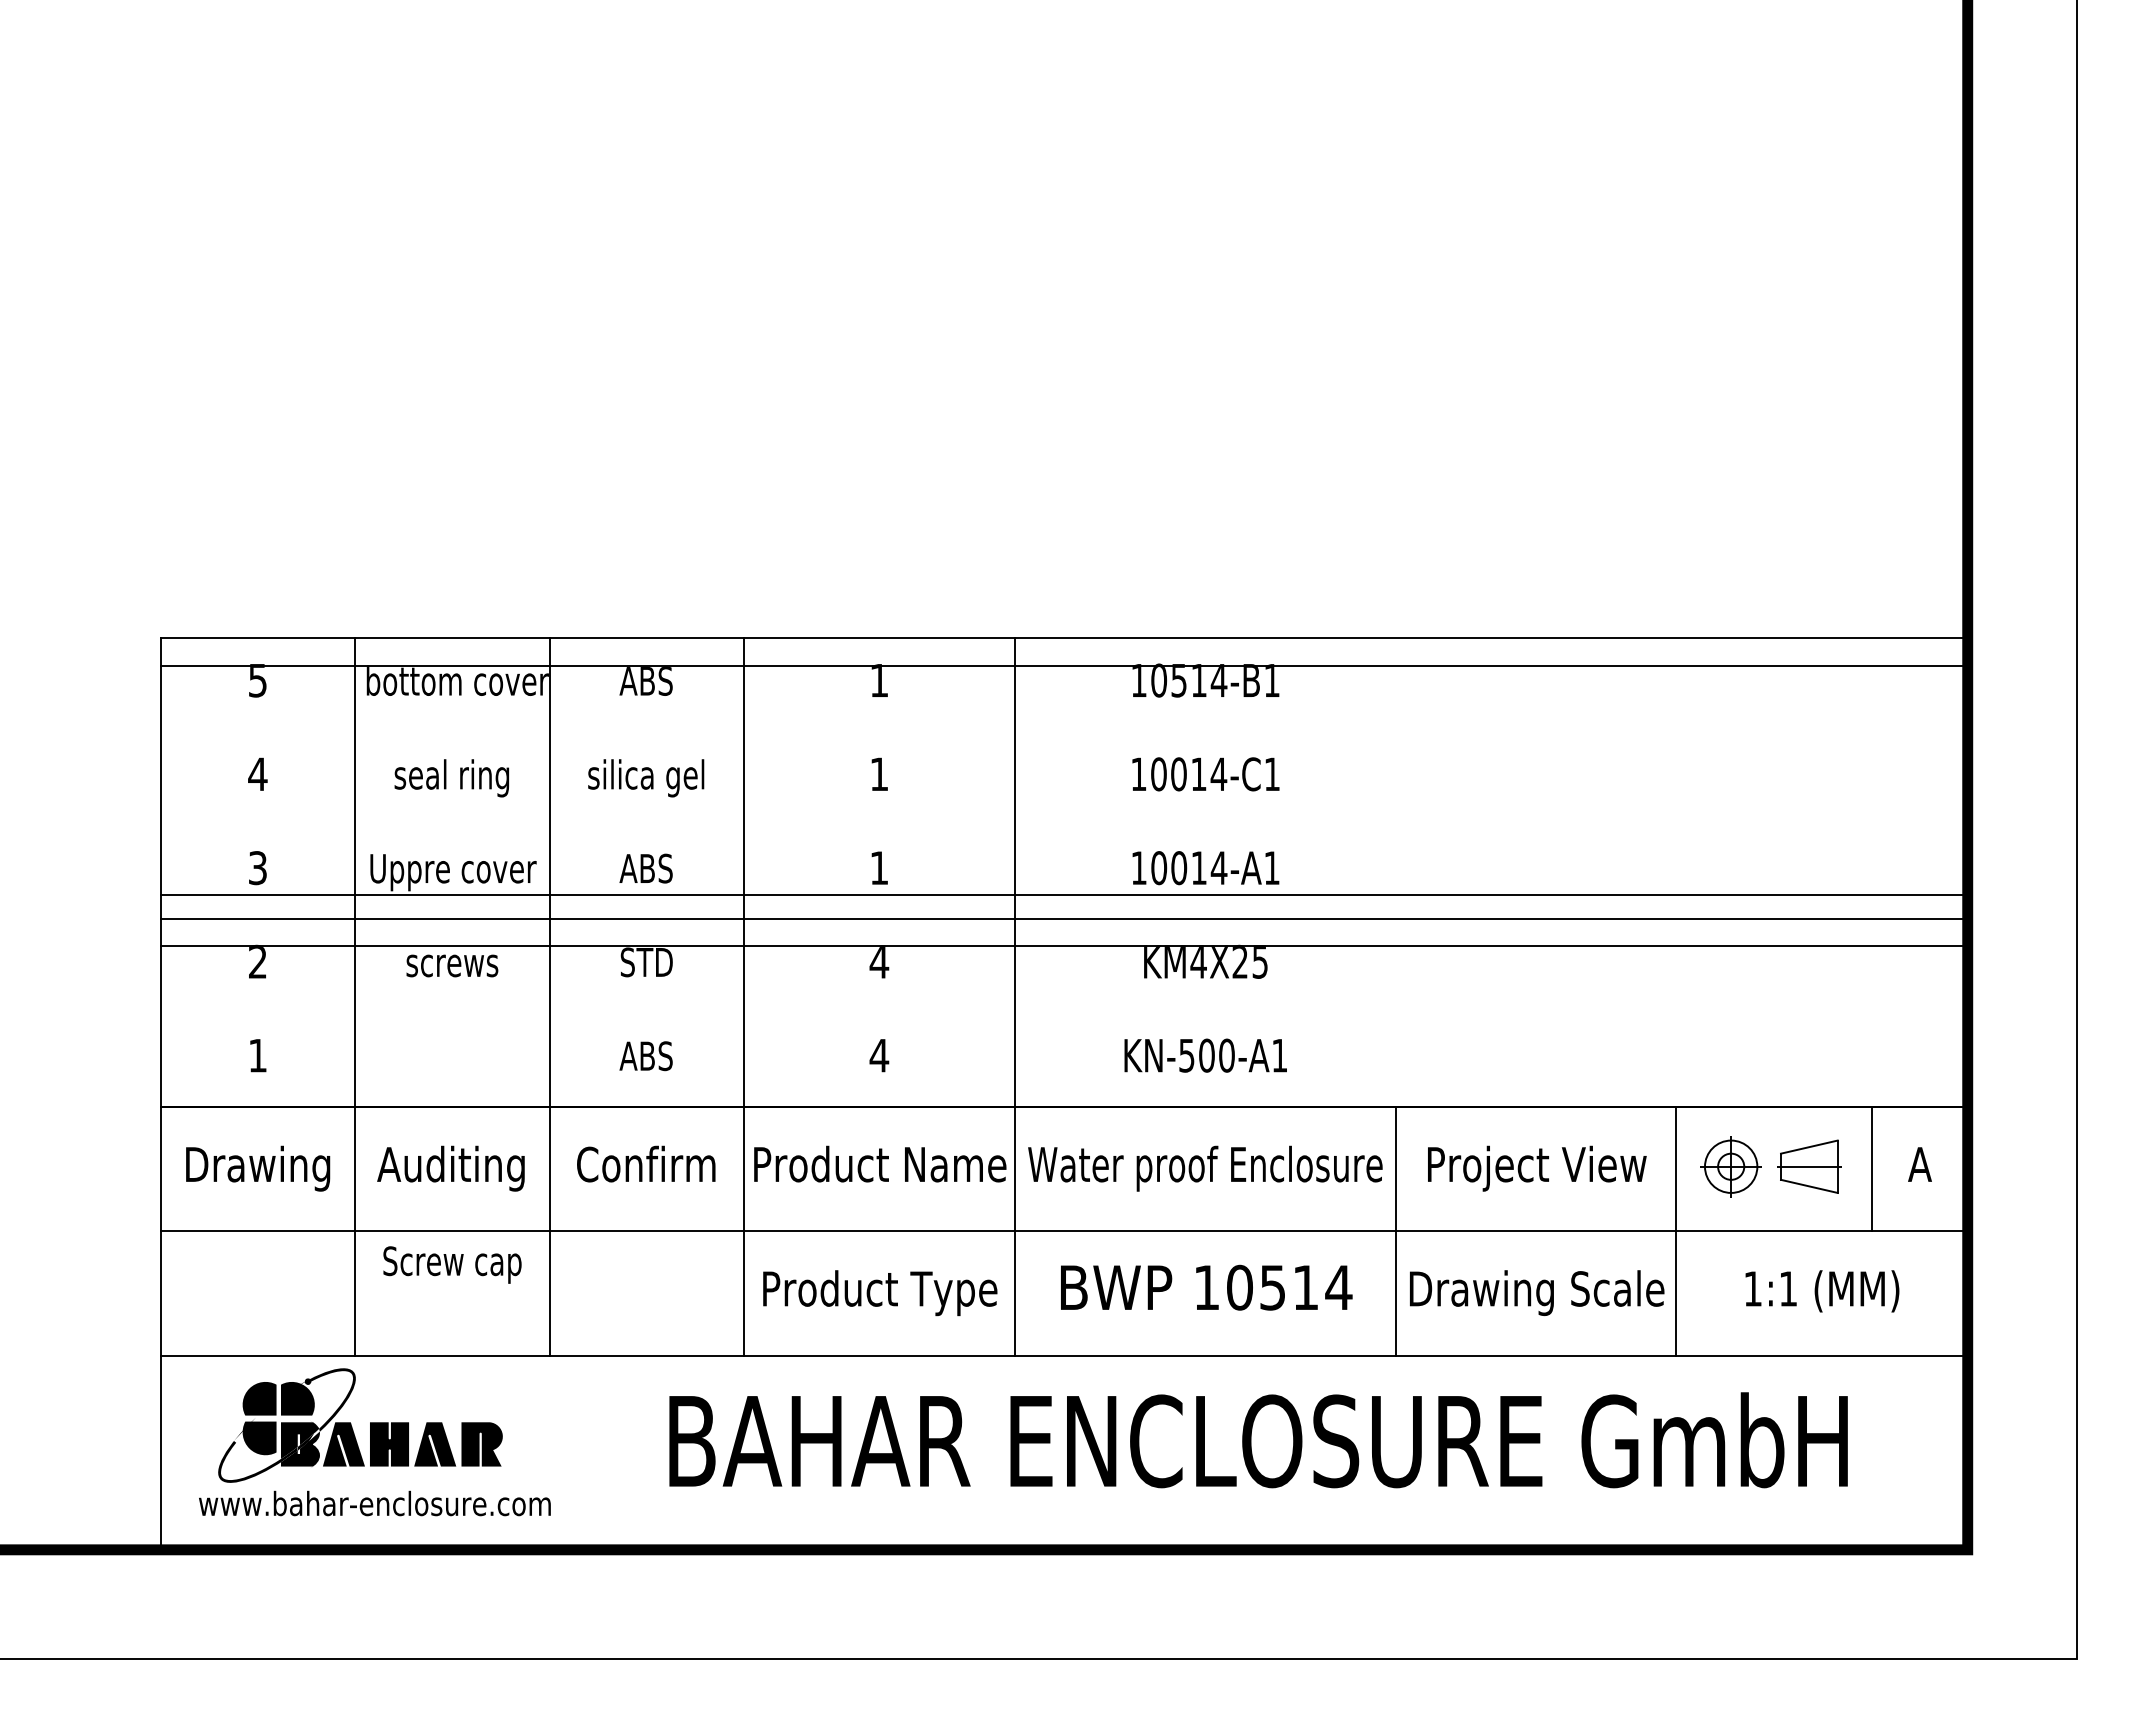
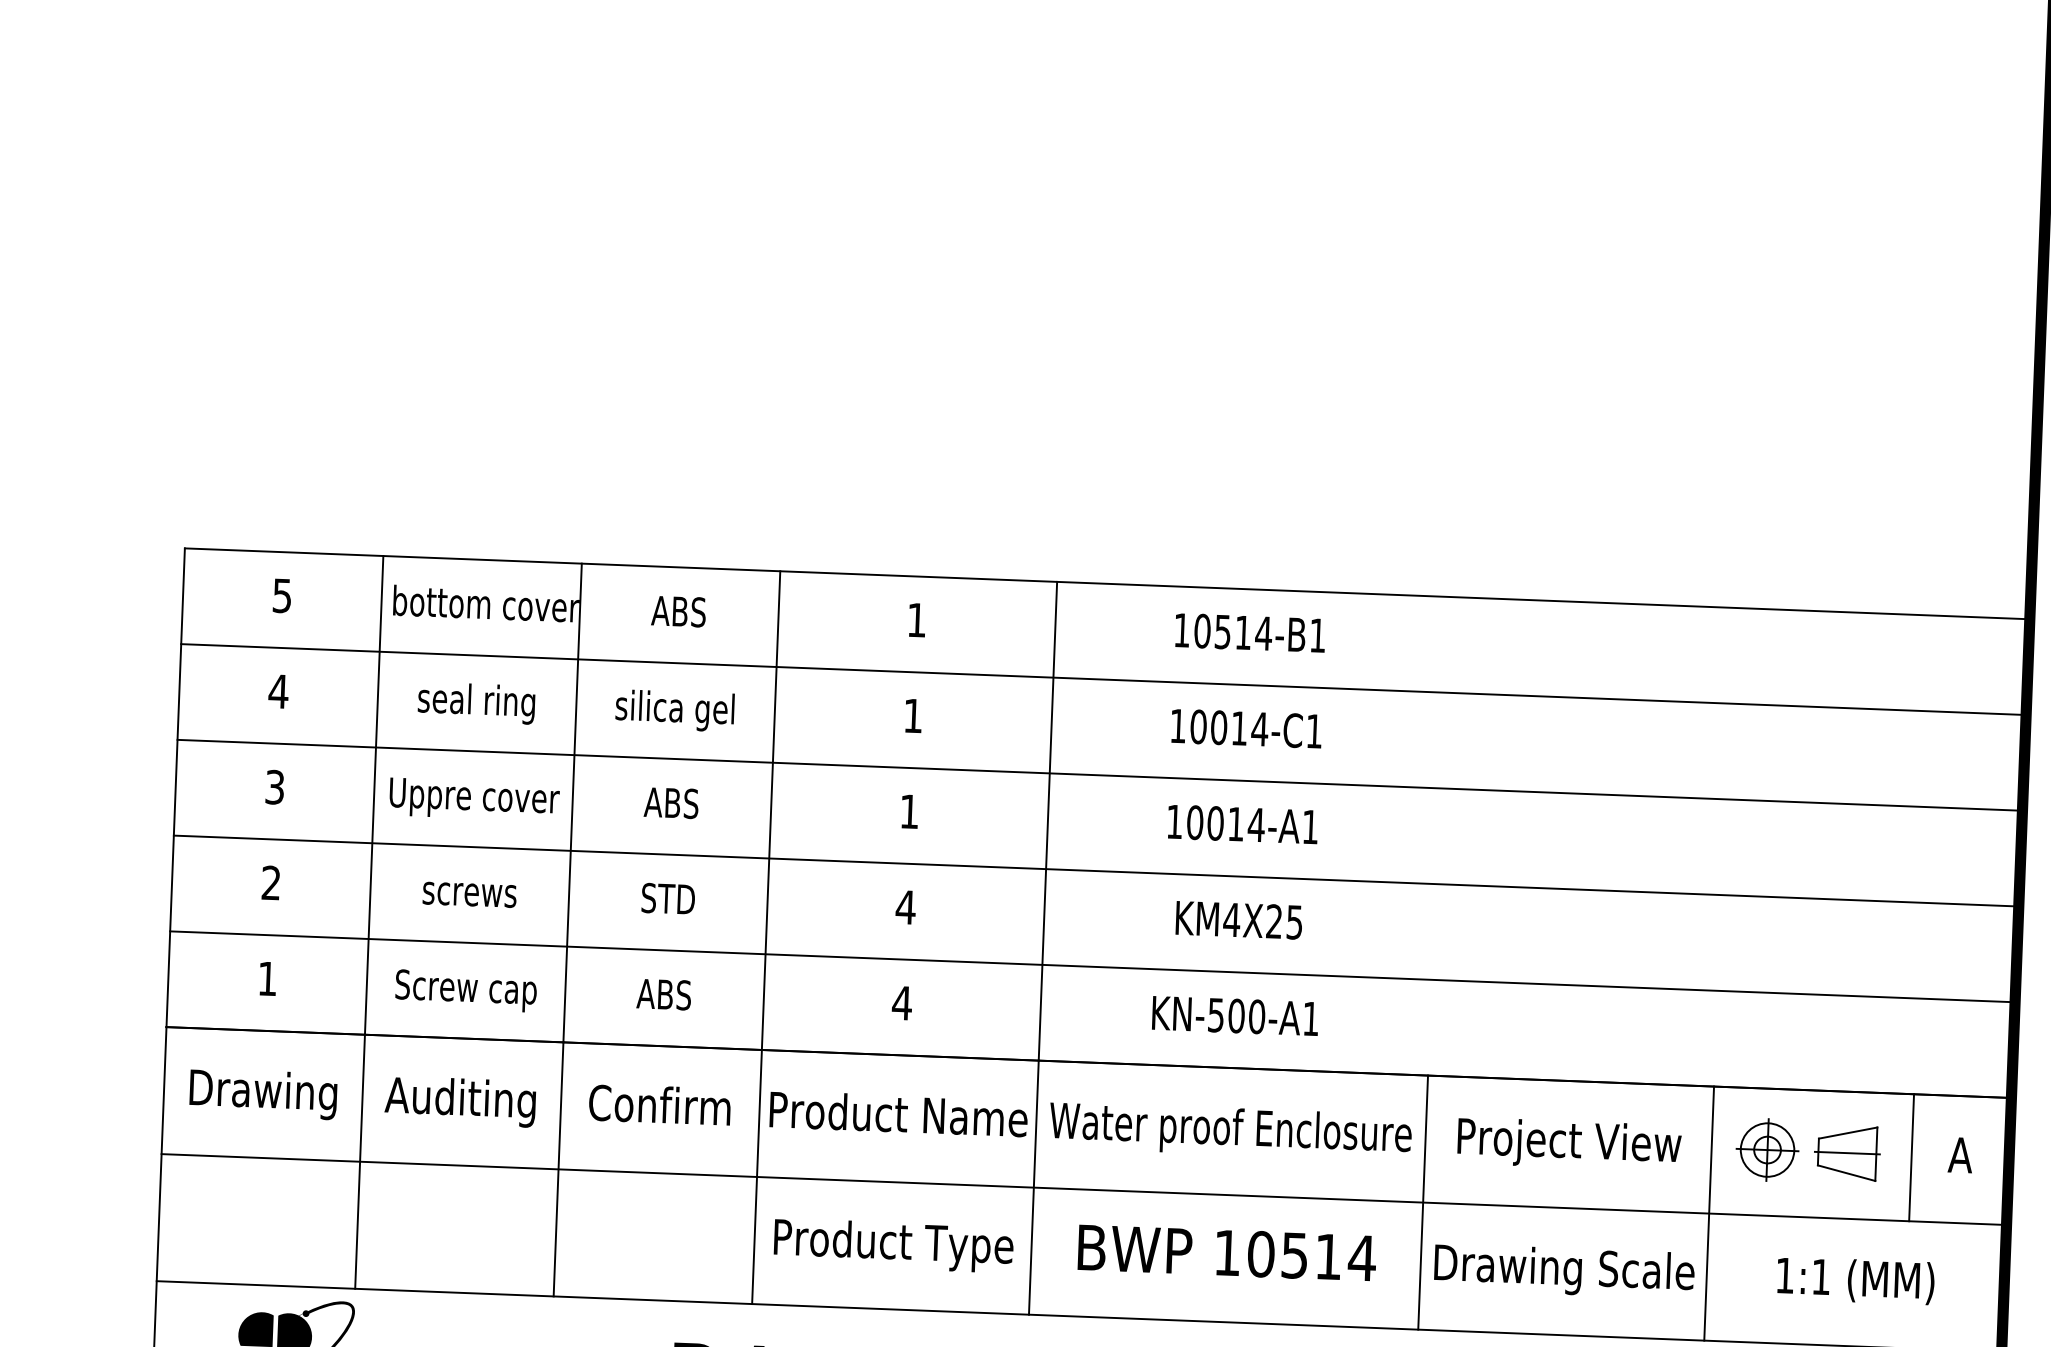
line: (1063, 665) -> (1102, 679), moved
line: (1063, 895) -> (1099, 775), moved
line: (1063, 945) -> (1091, 966), moved
text: (452, 1264) -> (466, 990), moved

